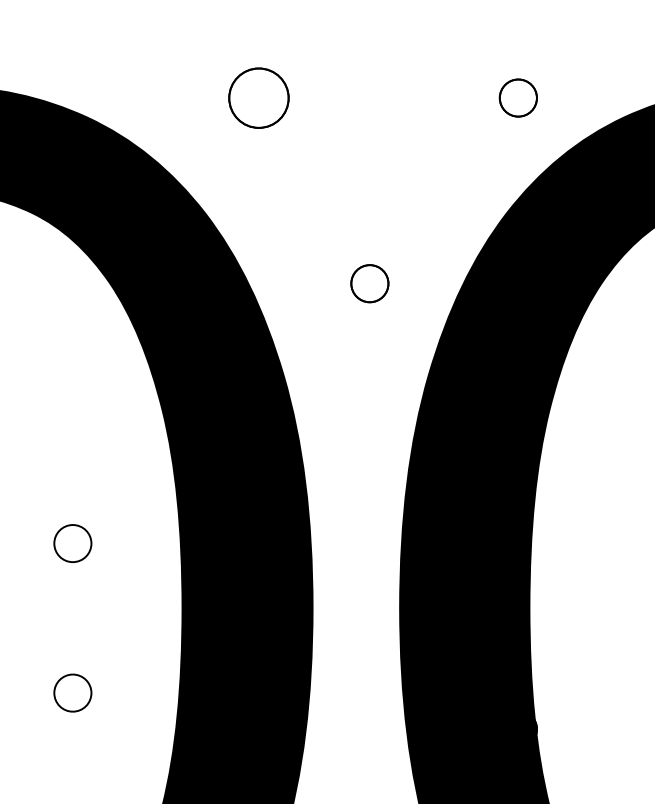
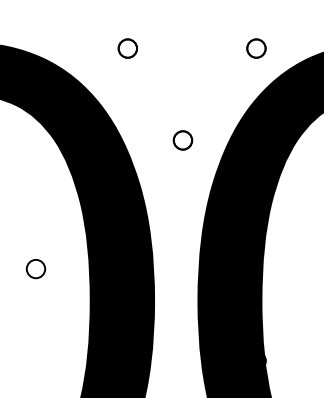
part: (257, 97) -> (127, 48), size x0.62
part: (71, 693) -> (35, 343), removed

